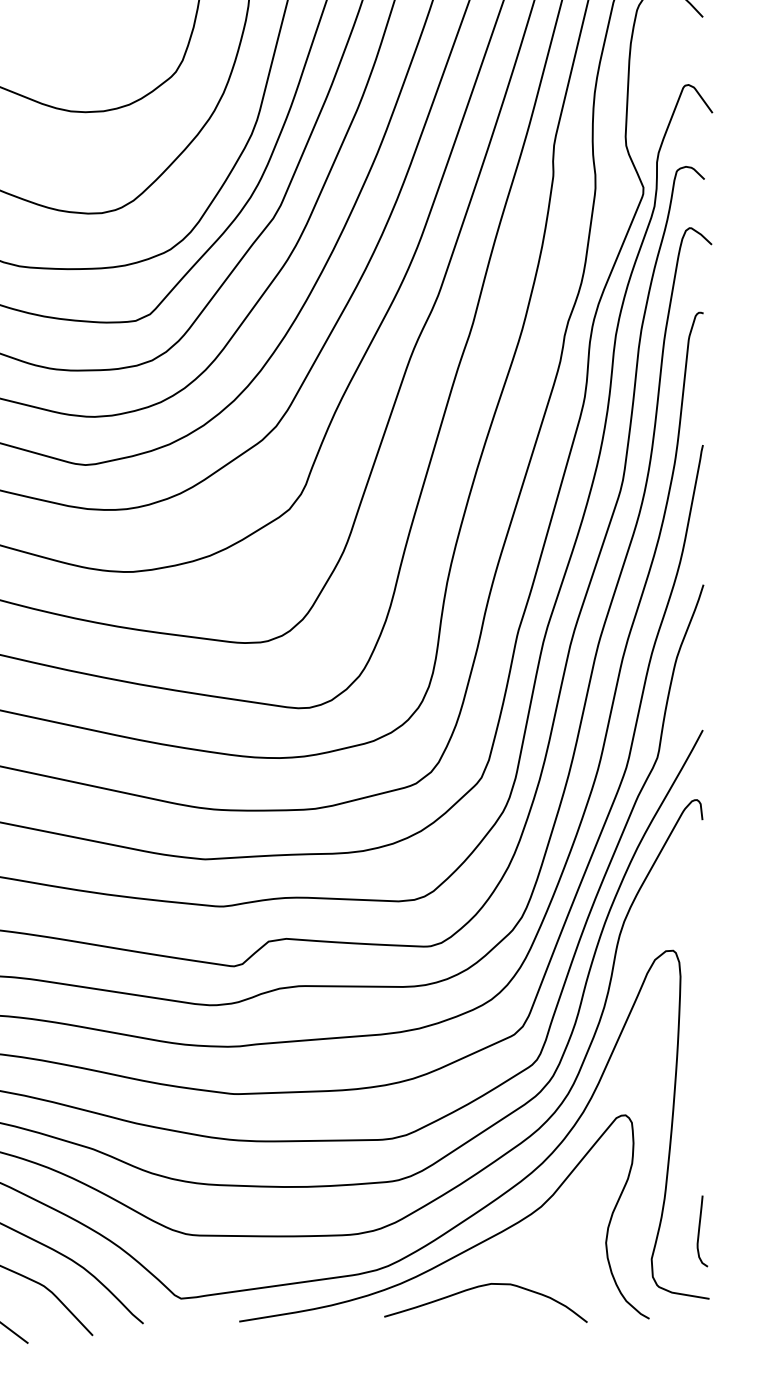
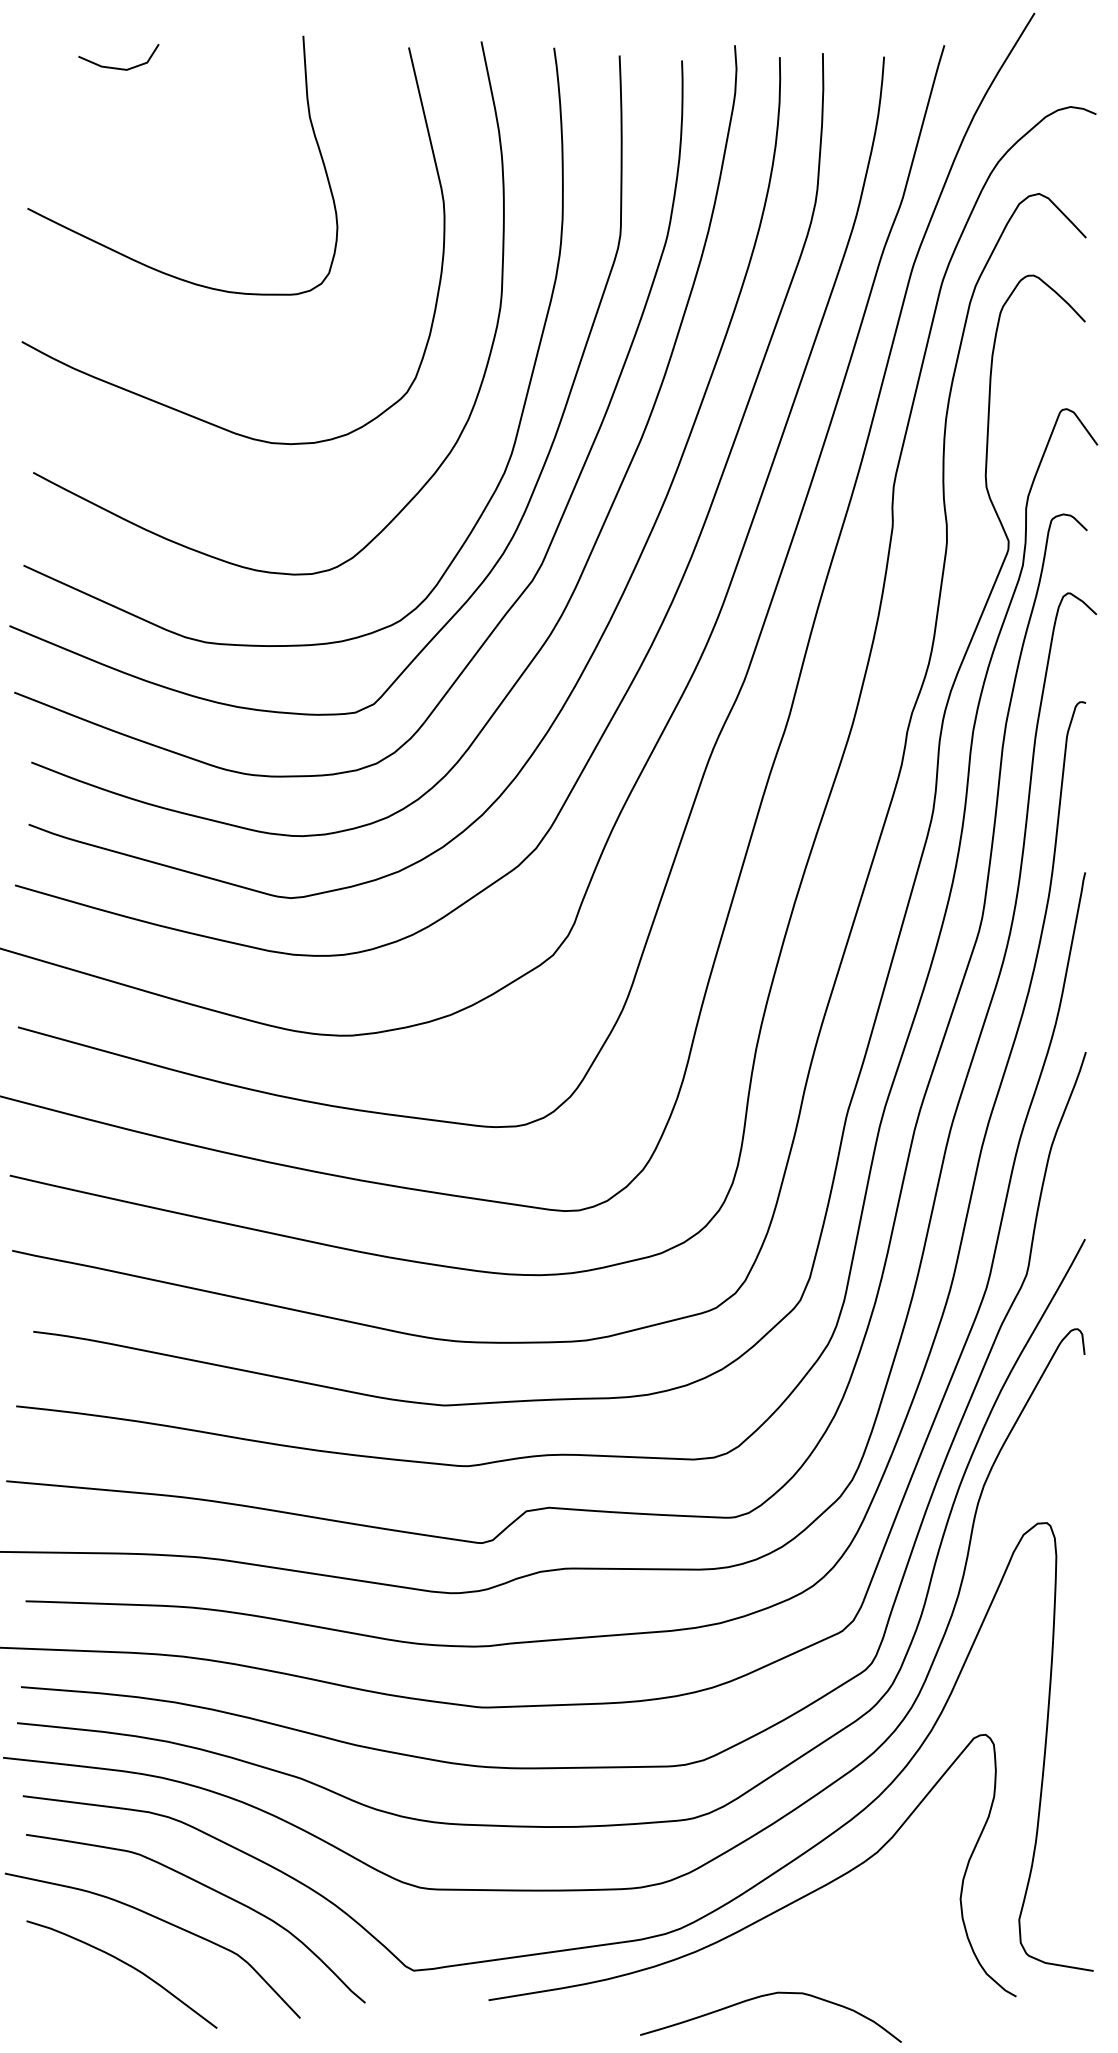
curve: (700, 1230) -> (1081, 1882), removed
curve: (481, 1286) -> (765, 1996), moved

